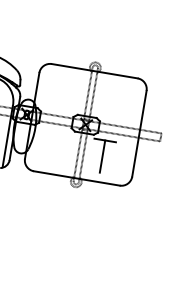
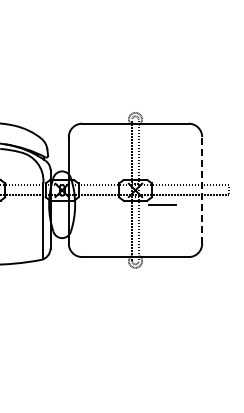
line: (139, 133) -> (202, 189), solid -> dashed
line: (102, 156) -> (162, 225), removed

